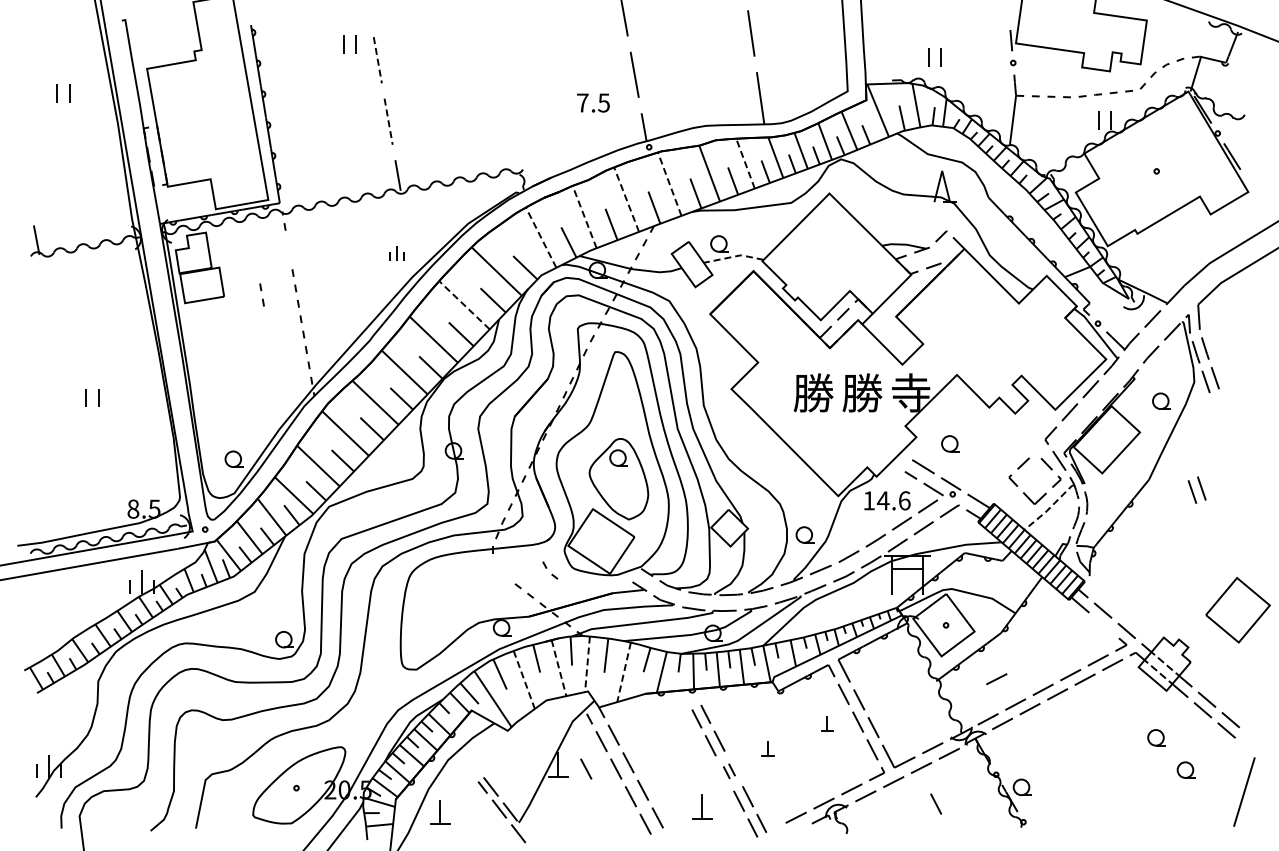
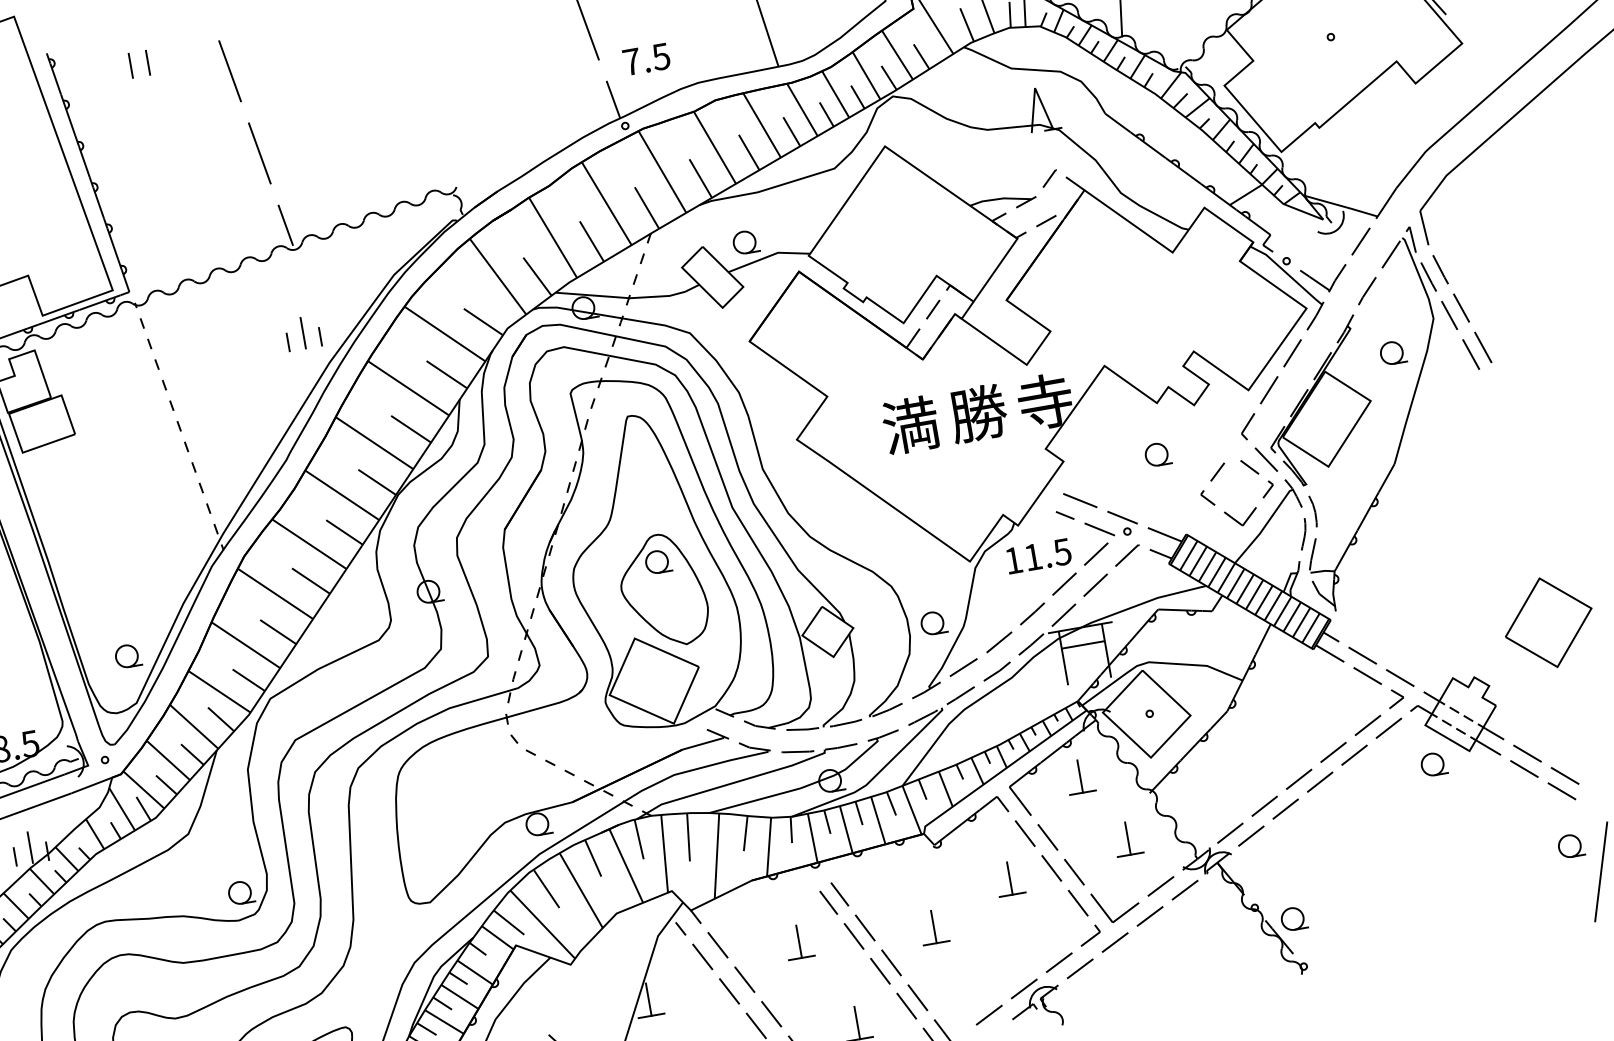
part: (349, 44) -> (138, 64), moved
line: (377, 60) -> (229, 71), dashed -> solid
text: (593, 102) -> (646, 58), moved
line: (388, 122) -> (259, 154), dashed -> solid
line: (745, 163) -> (761, 125), dashed -> solid
line: (669, 184) -> (662, 172), dashed -> solid
line: (626, 199) -> (606, 203), dashed -> solid
line: (584, 216) -> (552, 237), dashed -> solid
line: (541, 237) -> (498, 276), dashed -> solid
part: (396, 253) -> (302, 333), size x1.67
line: (733, 256) -> (767, 256), dashed -> solid
part: (261, 294) -> (152, 353), moved
line: (464, 305) -> (408, 388), dashed -> solid
text: (813, 392) -> (910, 424), 勝 -> 満
part: (950, 443) -> (1157, 454), moved
part: (1196, 489) -> (1476, 350), moved
text: (893, 500) -> (1047, 554), 14.6 -> 11.5
line: (1049, 508) -> (1264, 527), dashed -> solid
part: (550, 570) -> (523, 745), moved
line: (1103, 625) -> (1366, 676), added
part: (889, 660) -> (1080, 775), added
line: (587, 664) -> (664, 854), dashed -> solid
line: (559, 668) -> (627, 866), dashed -> solid
line: (623, 672) -> (716, 856), dashed -> solid
line: (996, 678) -> (1232, 774), removed
line: (524, 679) -> (581, 889), dashed -> solid
part: (915, 710) -> (1128, 838), added
part: (827, 723) -> (1009, 877), size x1.67
part: (1156, 737) -> (1433, 763), moved
part: (671, 742) -> (799, 941), added
part: (767, 748) -> (933, 926), size x1.67
line: (586, 768) -> (688, 997), removed
part: (1185, 769) -> (1569, 845), moved
part: (729, 771) -> (886, 967), size x1.67
line: (935, 803) -> (1177, 961), removed

